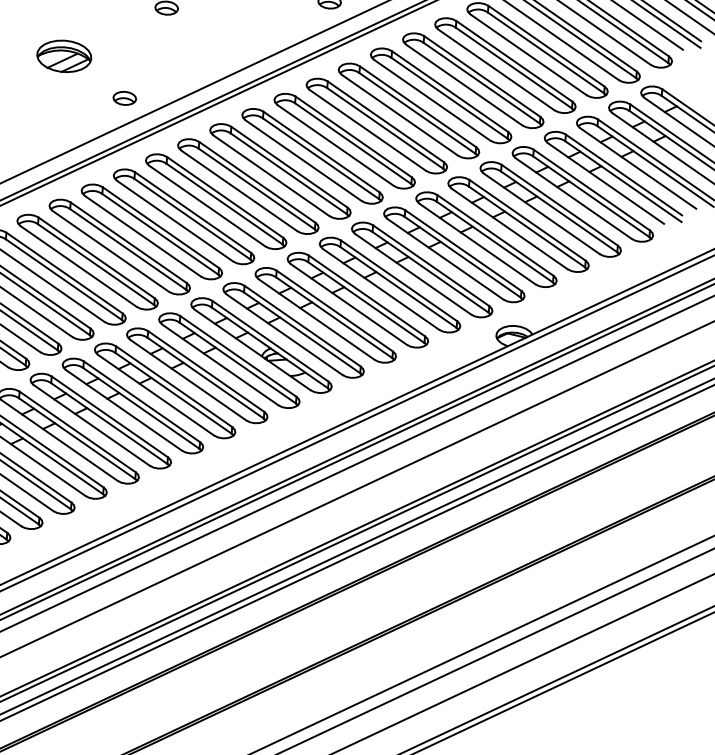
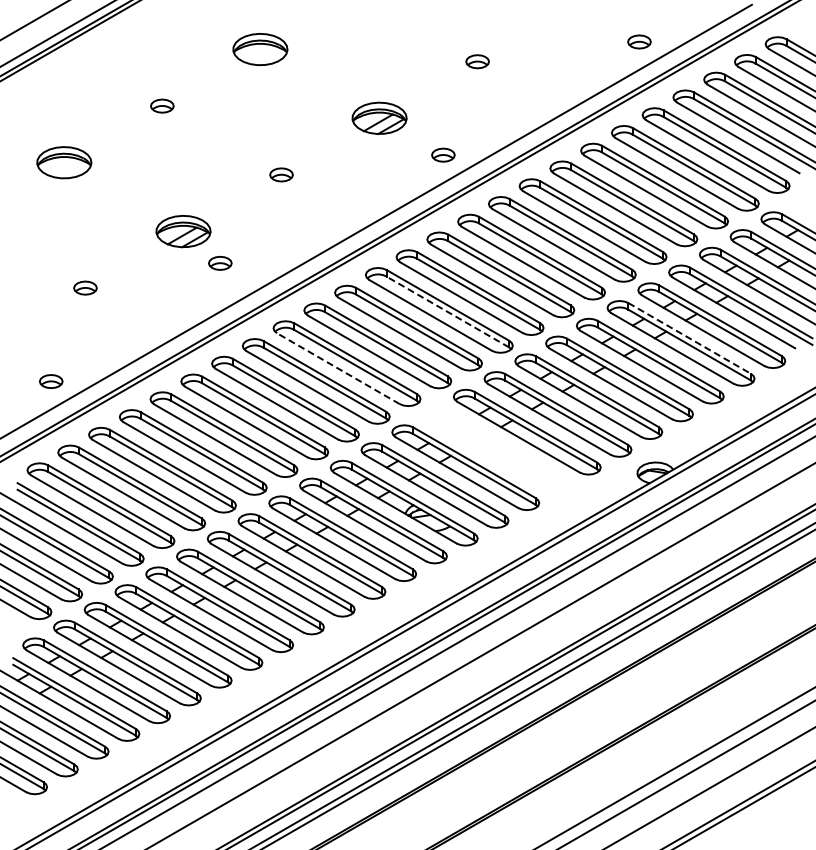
part: (125, 97) -> (220, 262), moved
line: (320, 159) -> (447, 312), solid -> dashed
line: (207, 205) -> (338, 368), solid -> dashed
line: (559, 205) -> (689, 338), solid -> dashed
part: (357, 299) -> (496, 449), removed

